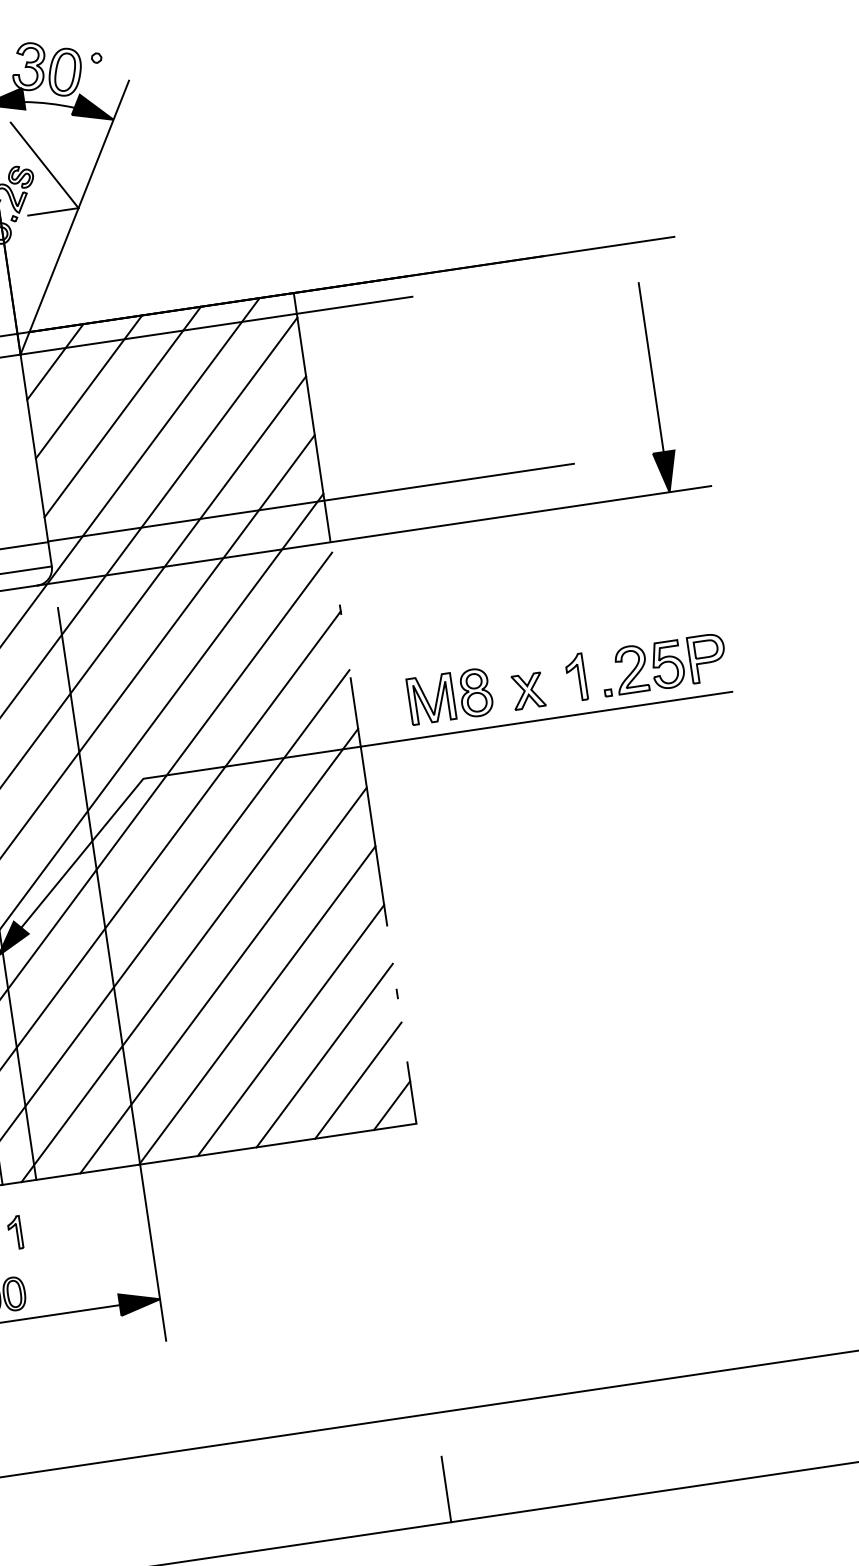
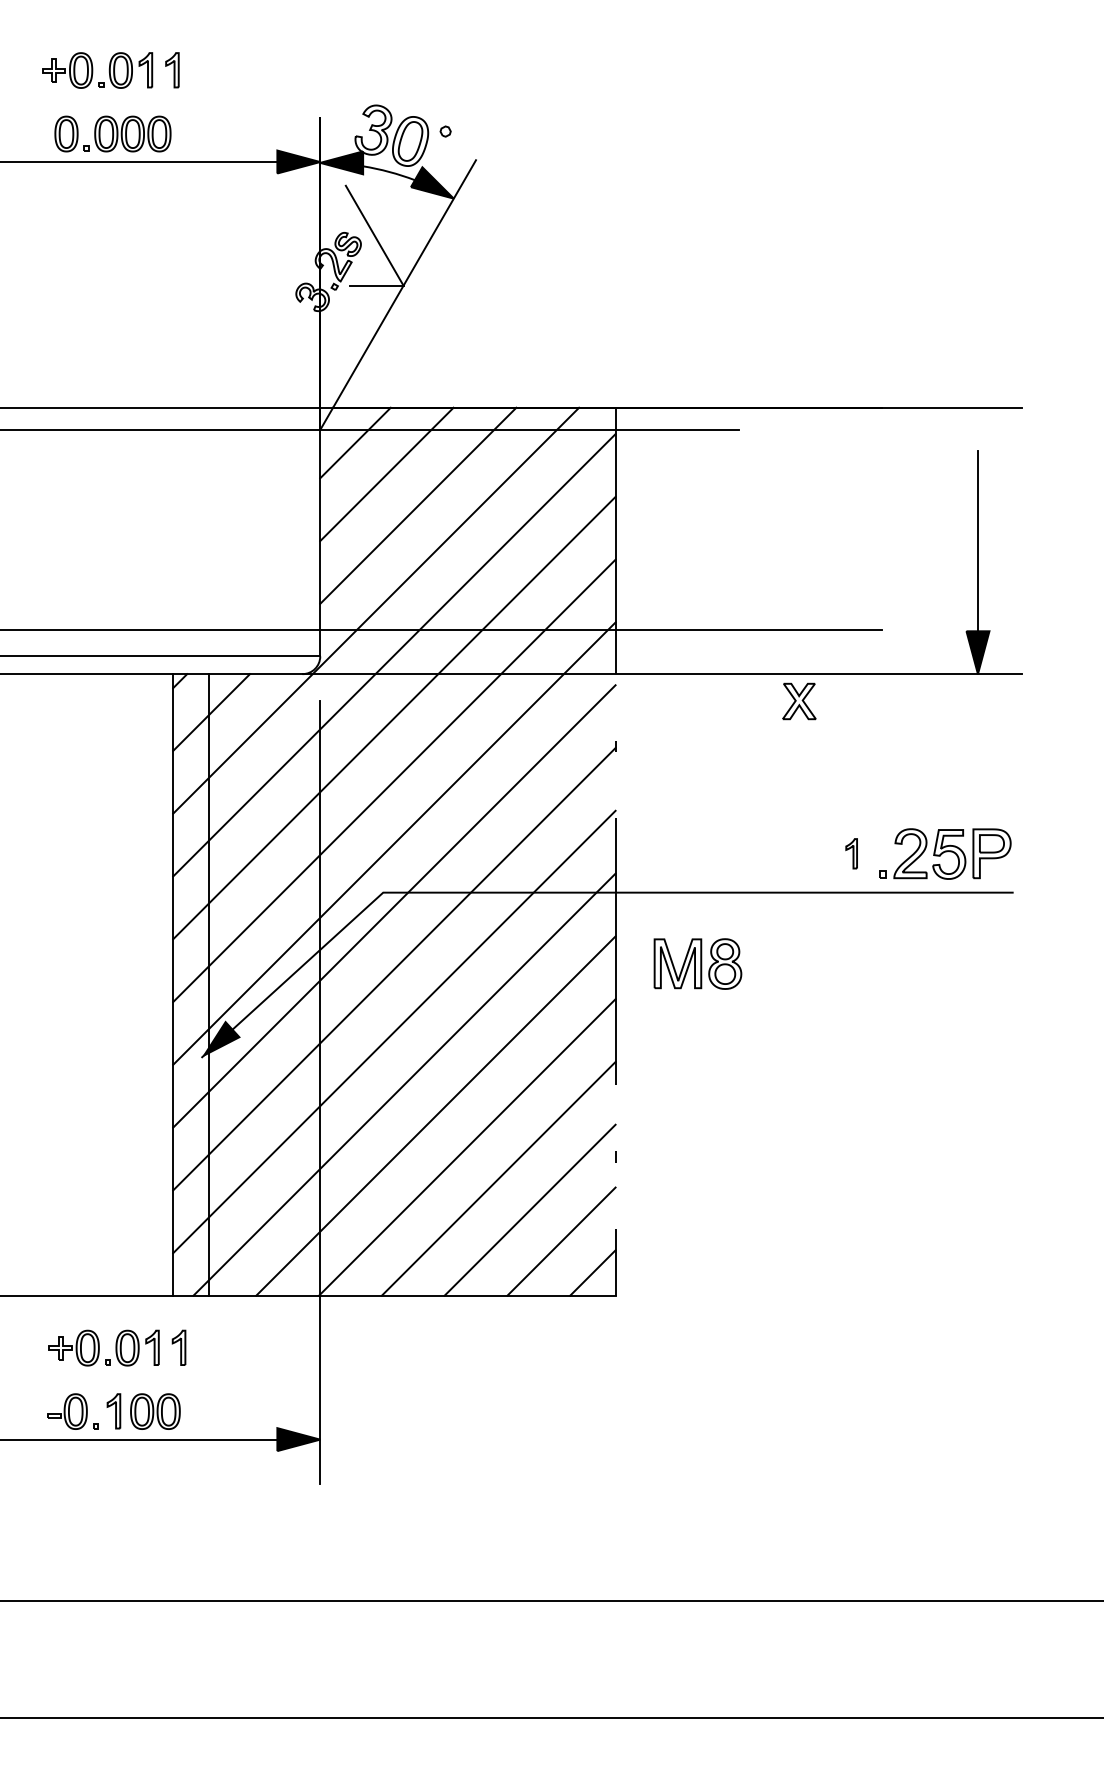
part: (576, 677) -> (851, 853), size x0.6
part: (528, 691) -> (799, 701), moved
part: (449, 696) -> (697, 963), moved
line: (446, 1489) -> (590, 1682), removed

